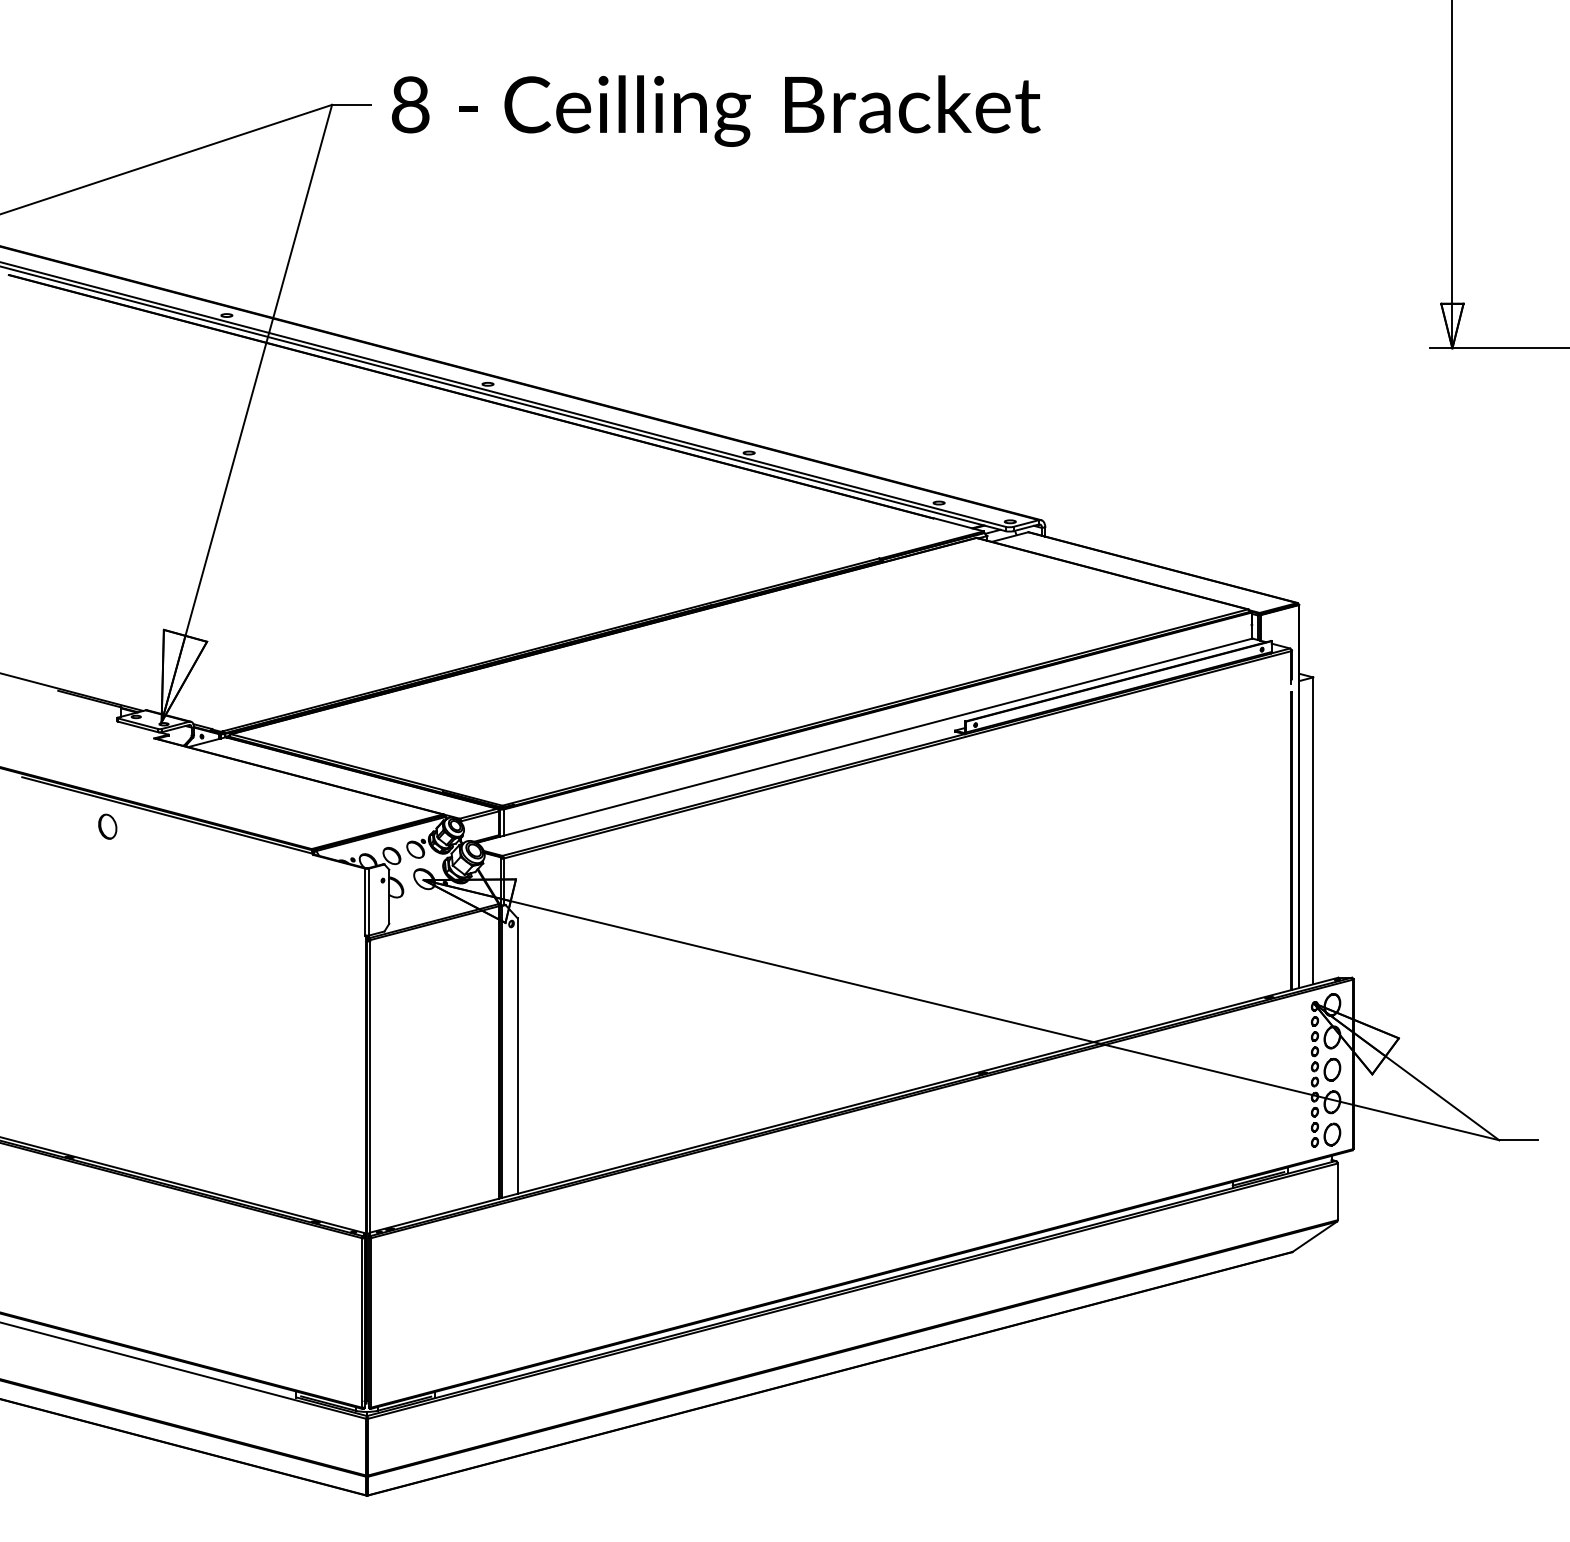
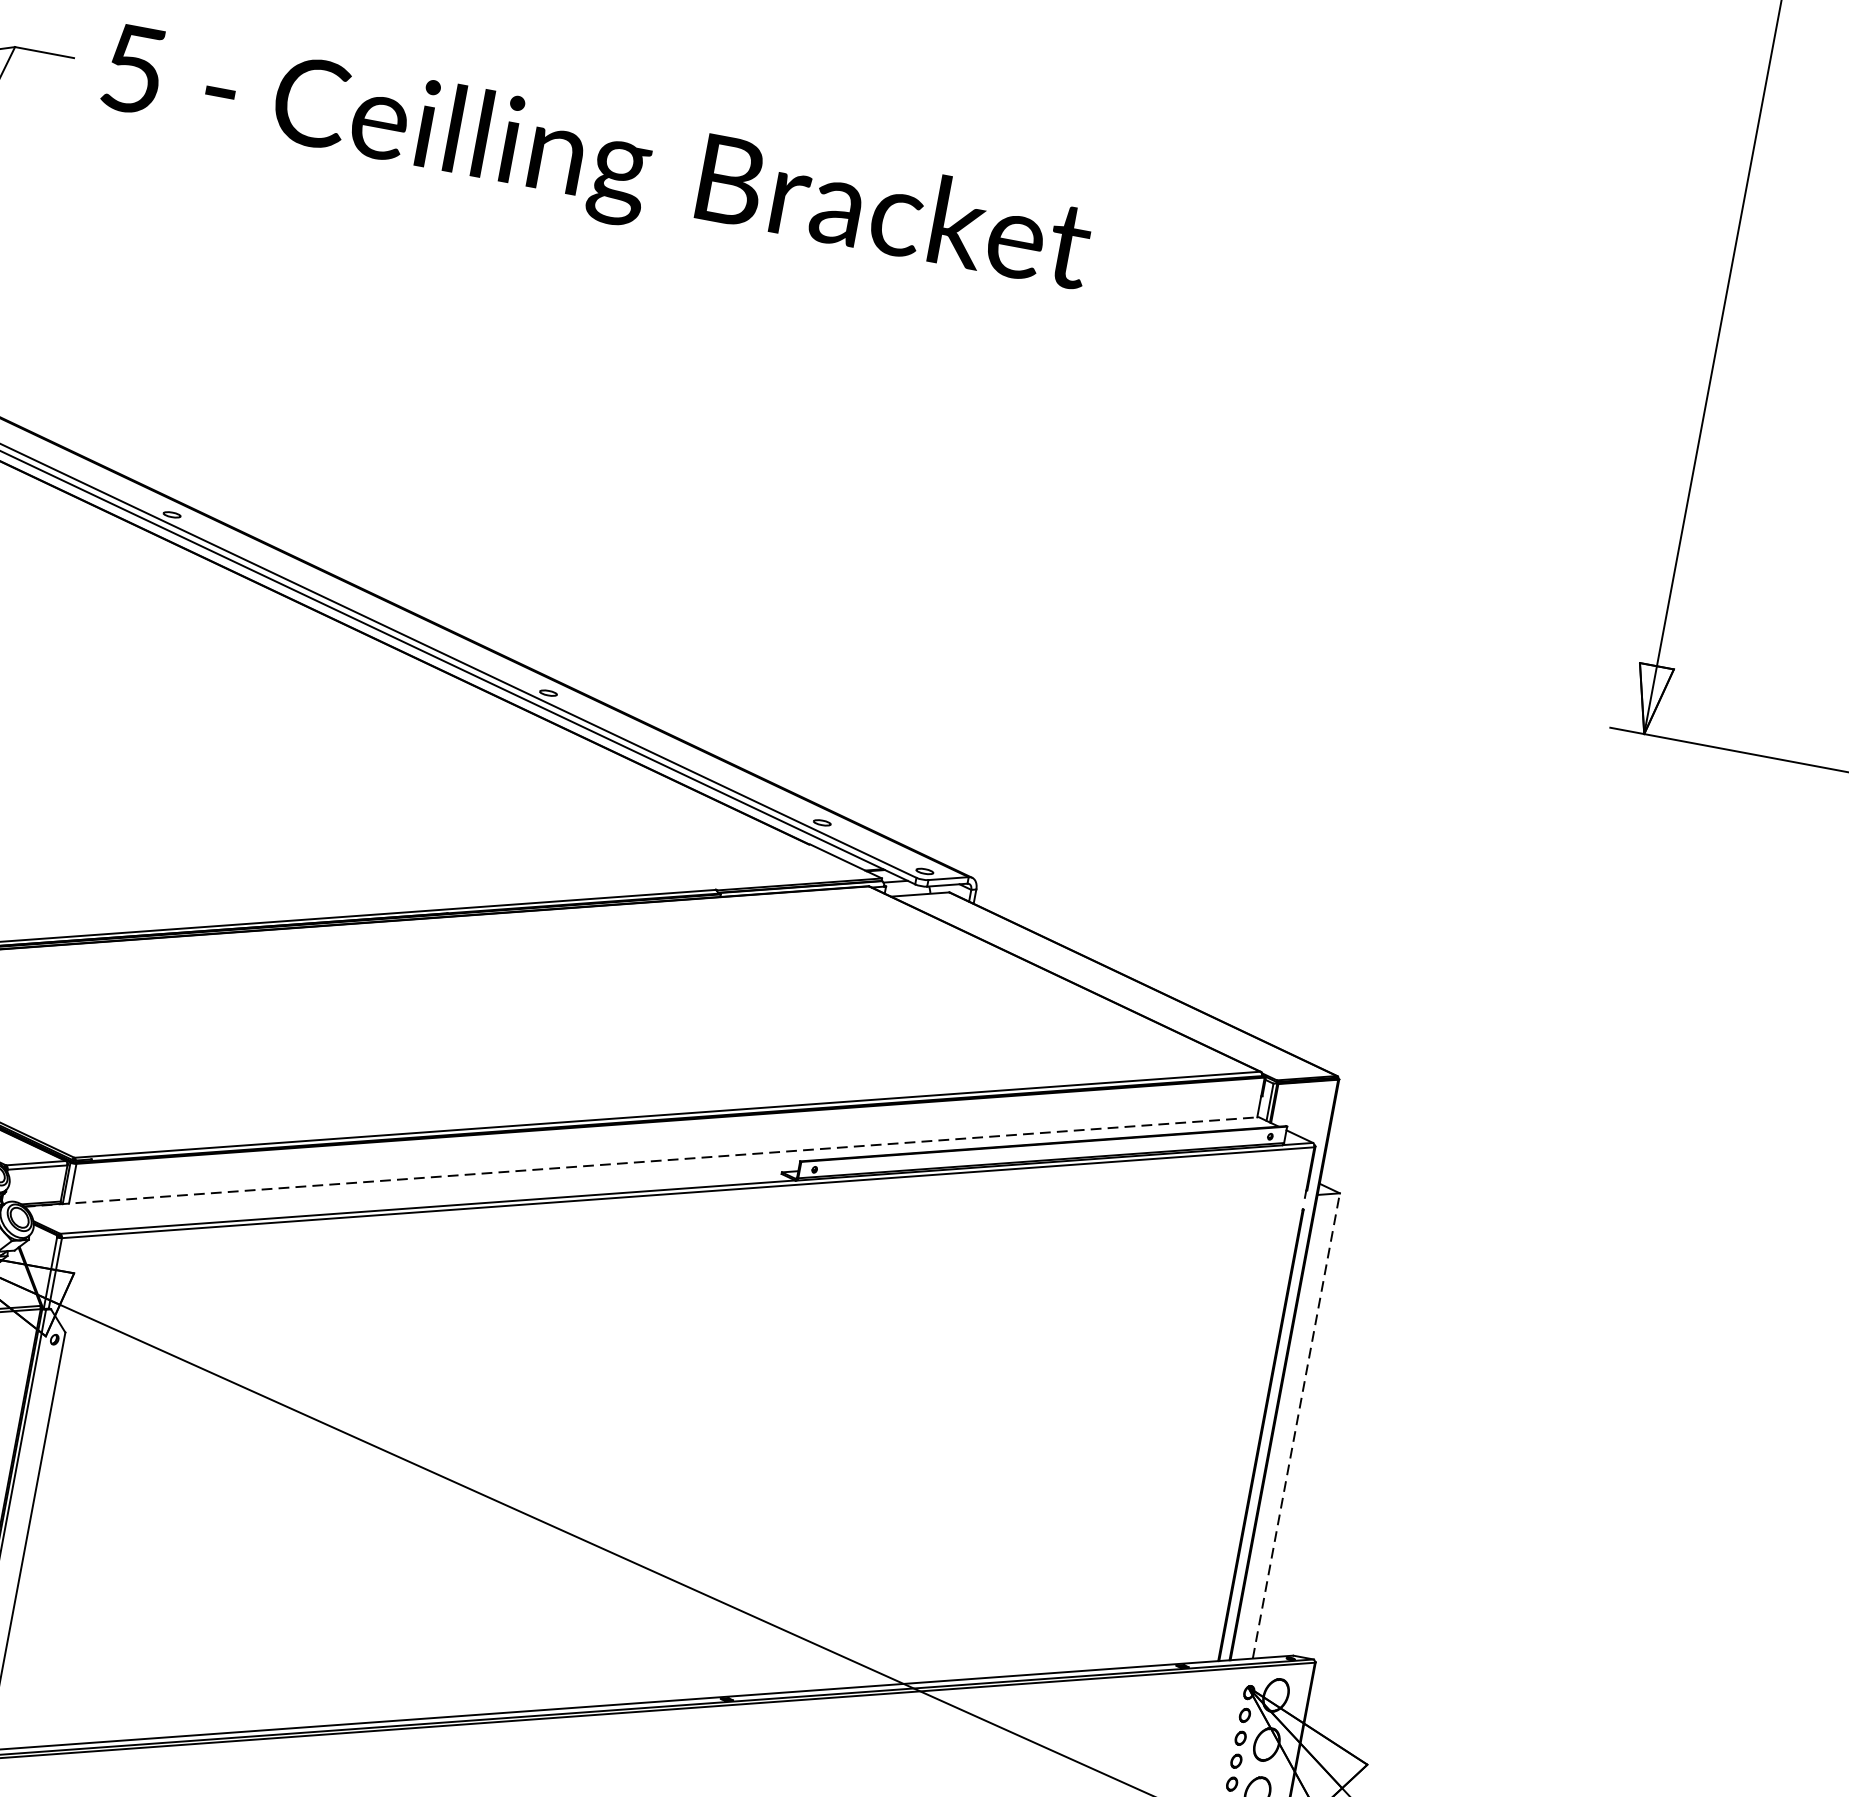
text: (410, 104) -> (134, 68), 8 -> 5
line: (865, 740) -> (643, 1161), solid -> dashed
line: (1313, 830) -> (1296, 1425), solid -> dashed

